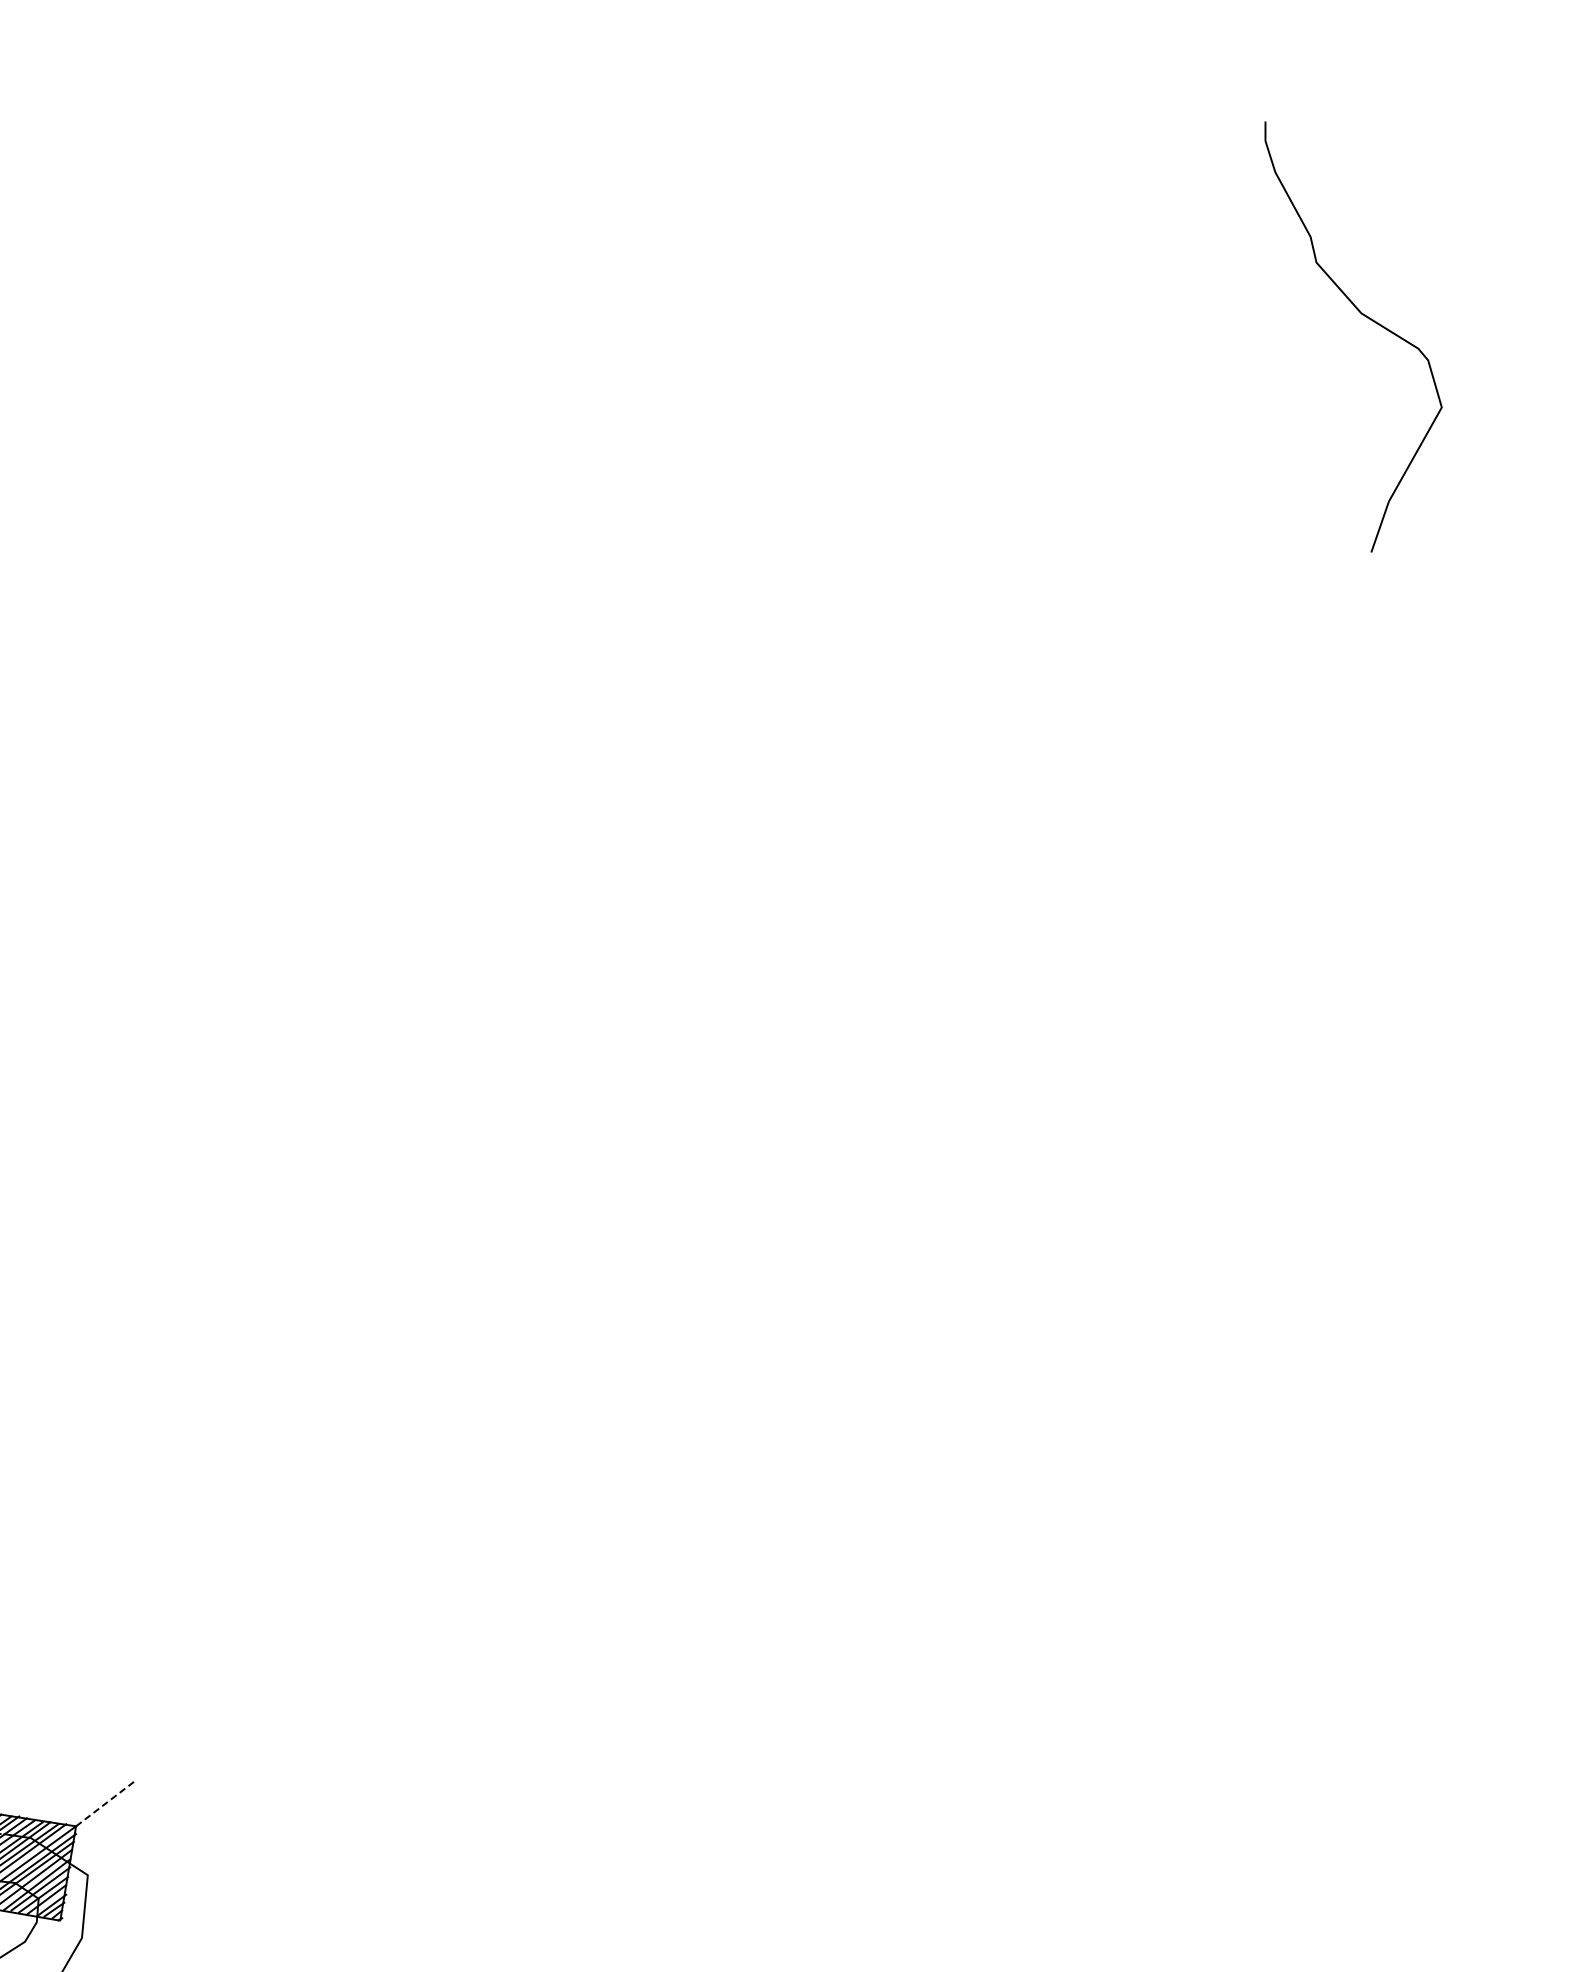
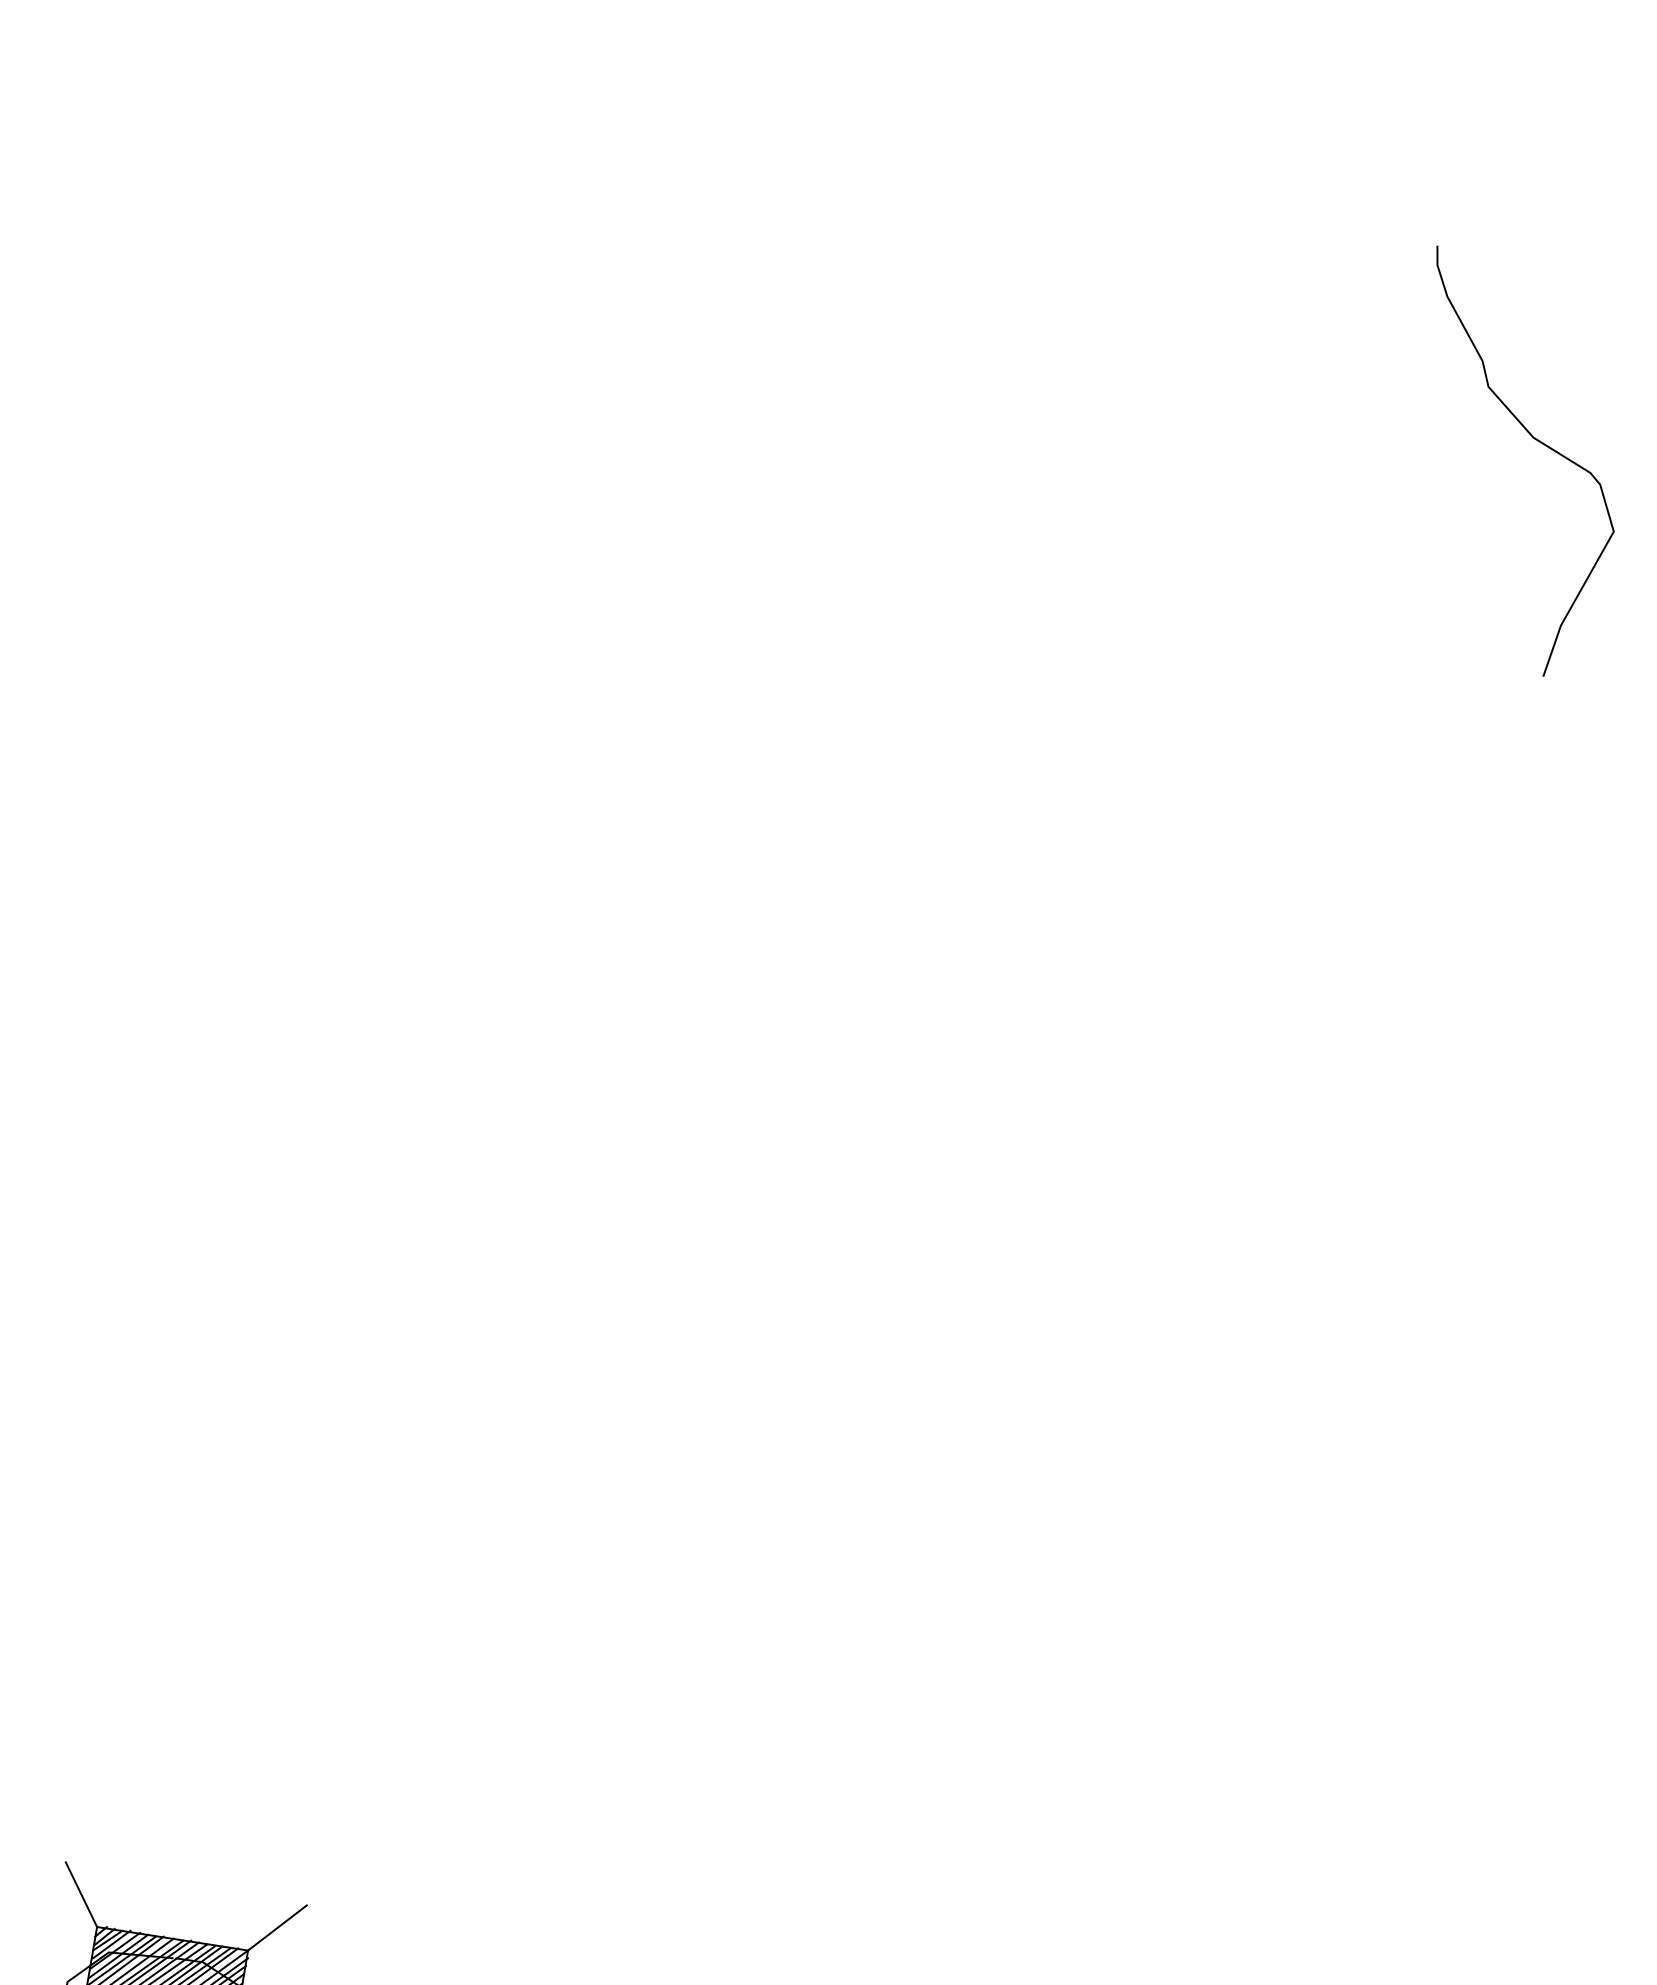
line: (105, 1803) -> (277, 1927), dashed -> solid

